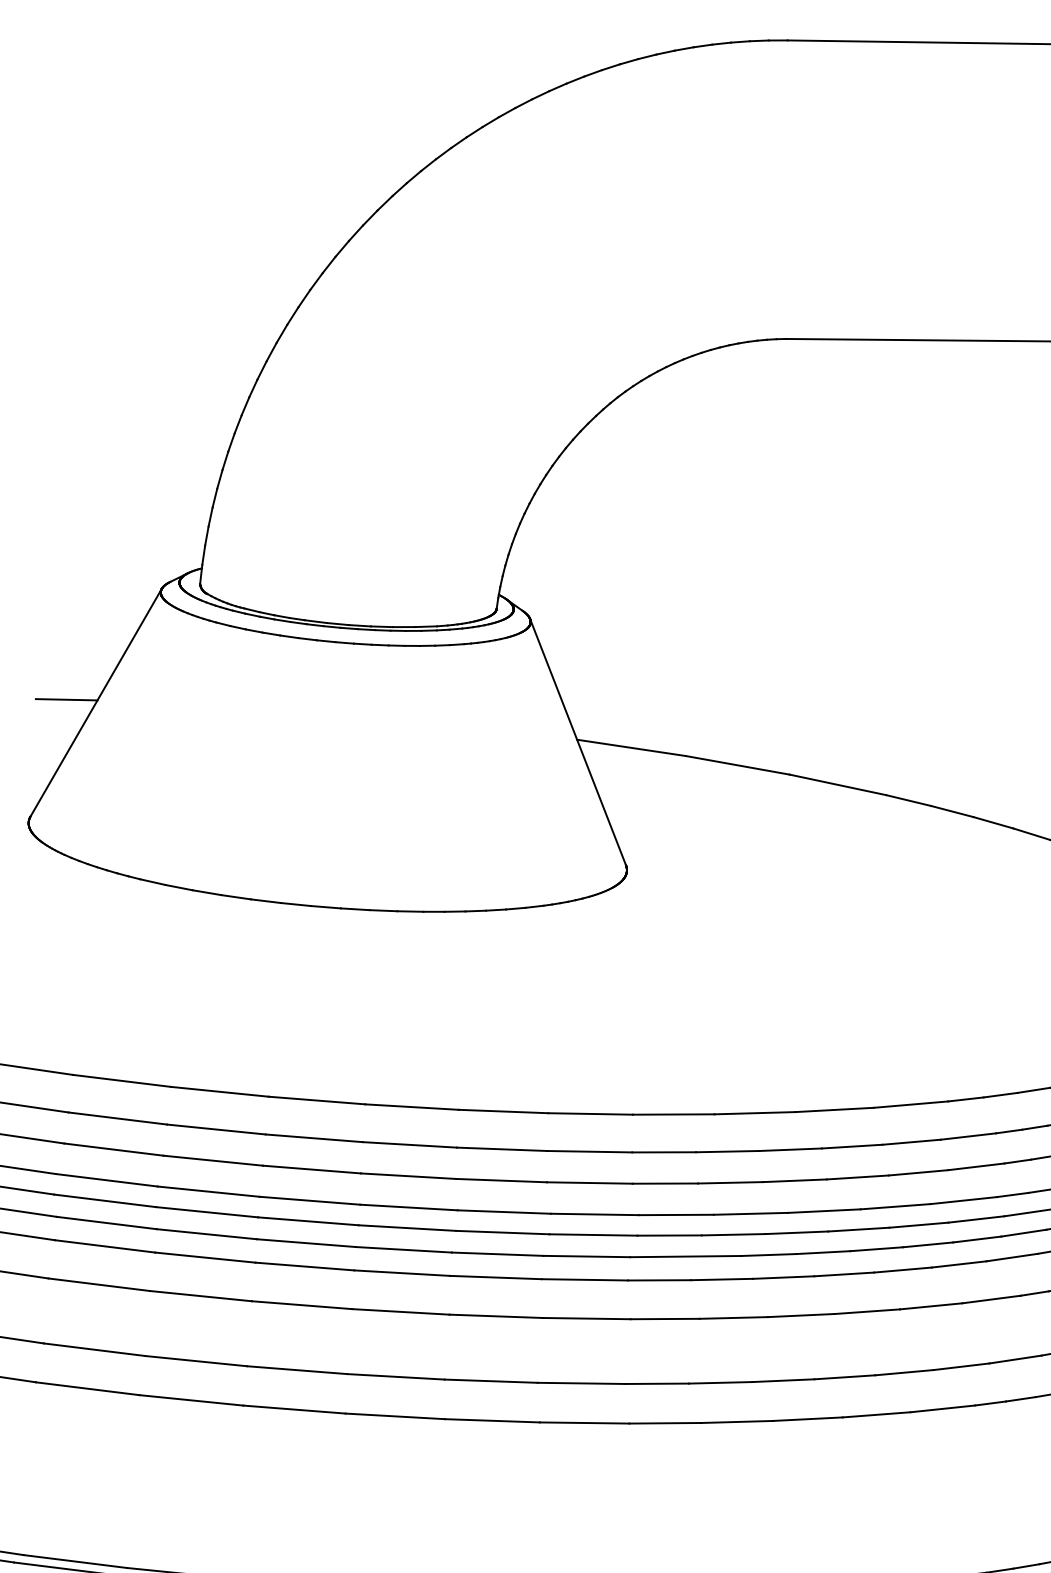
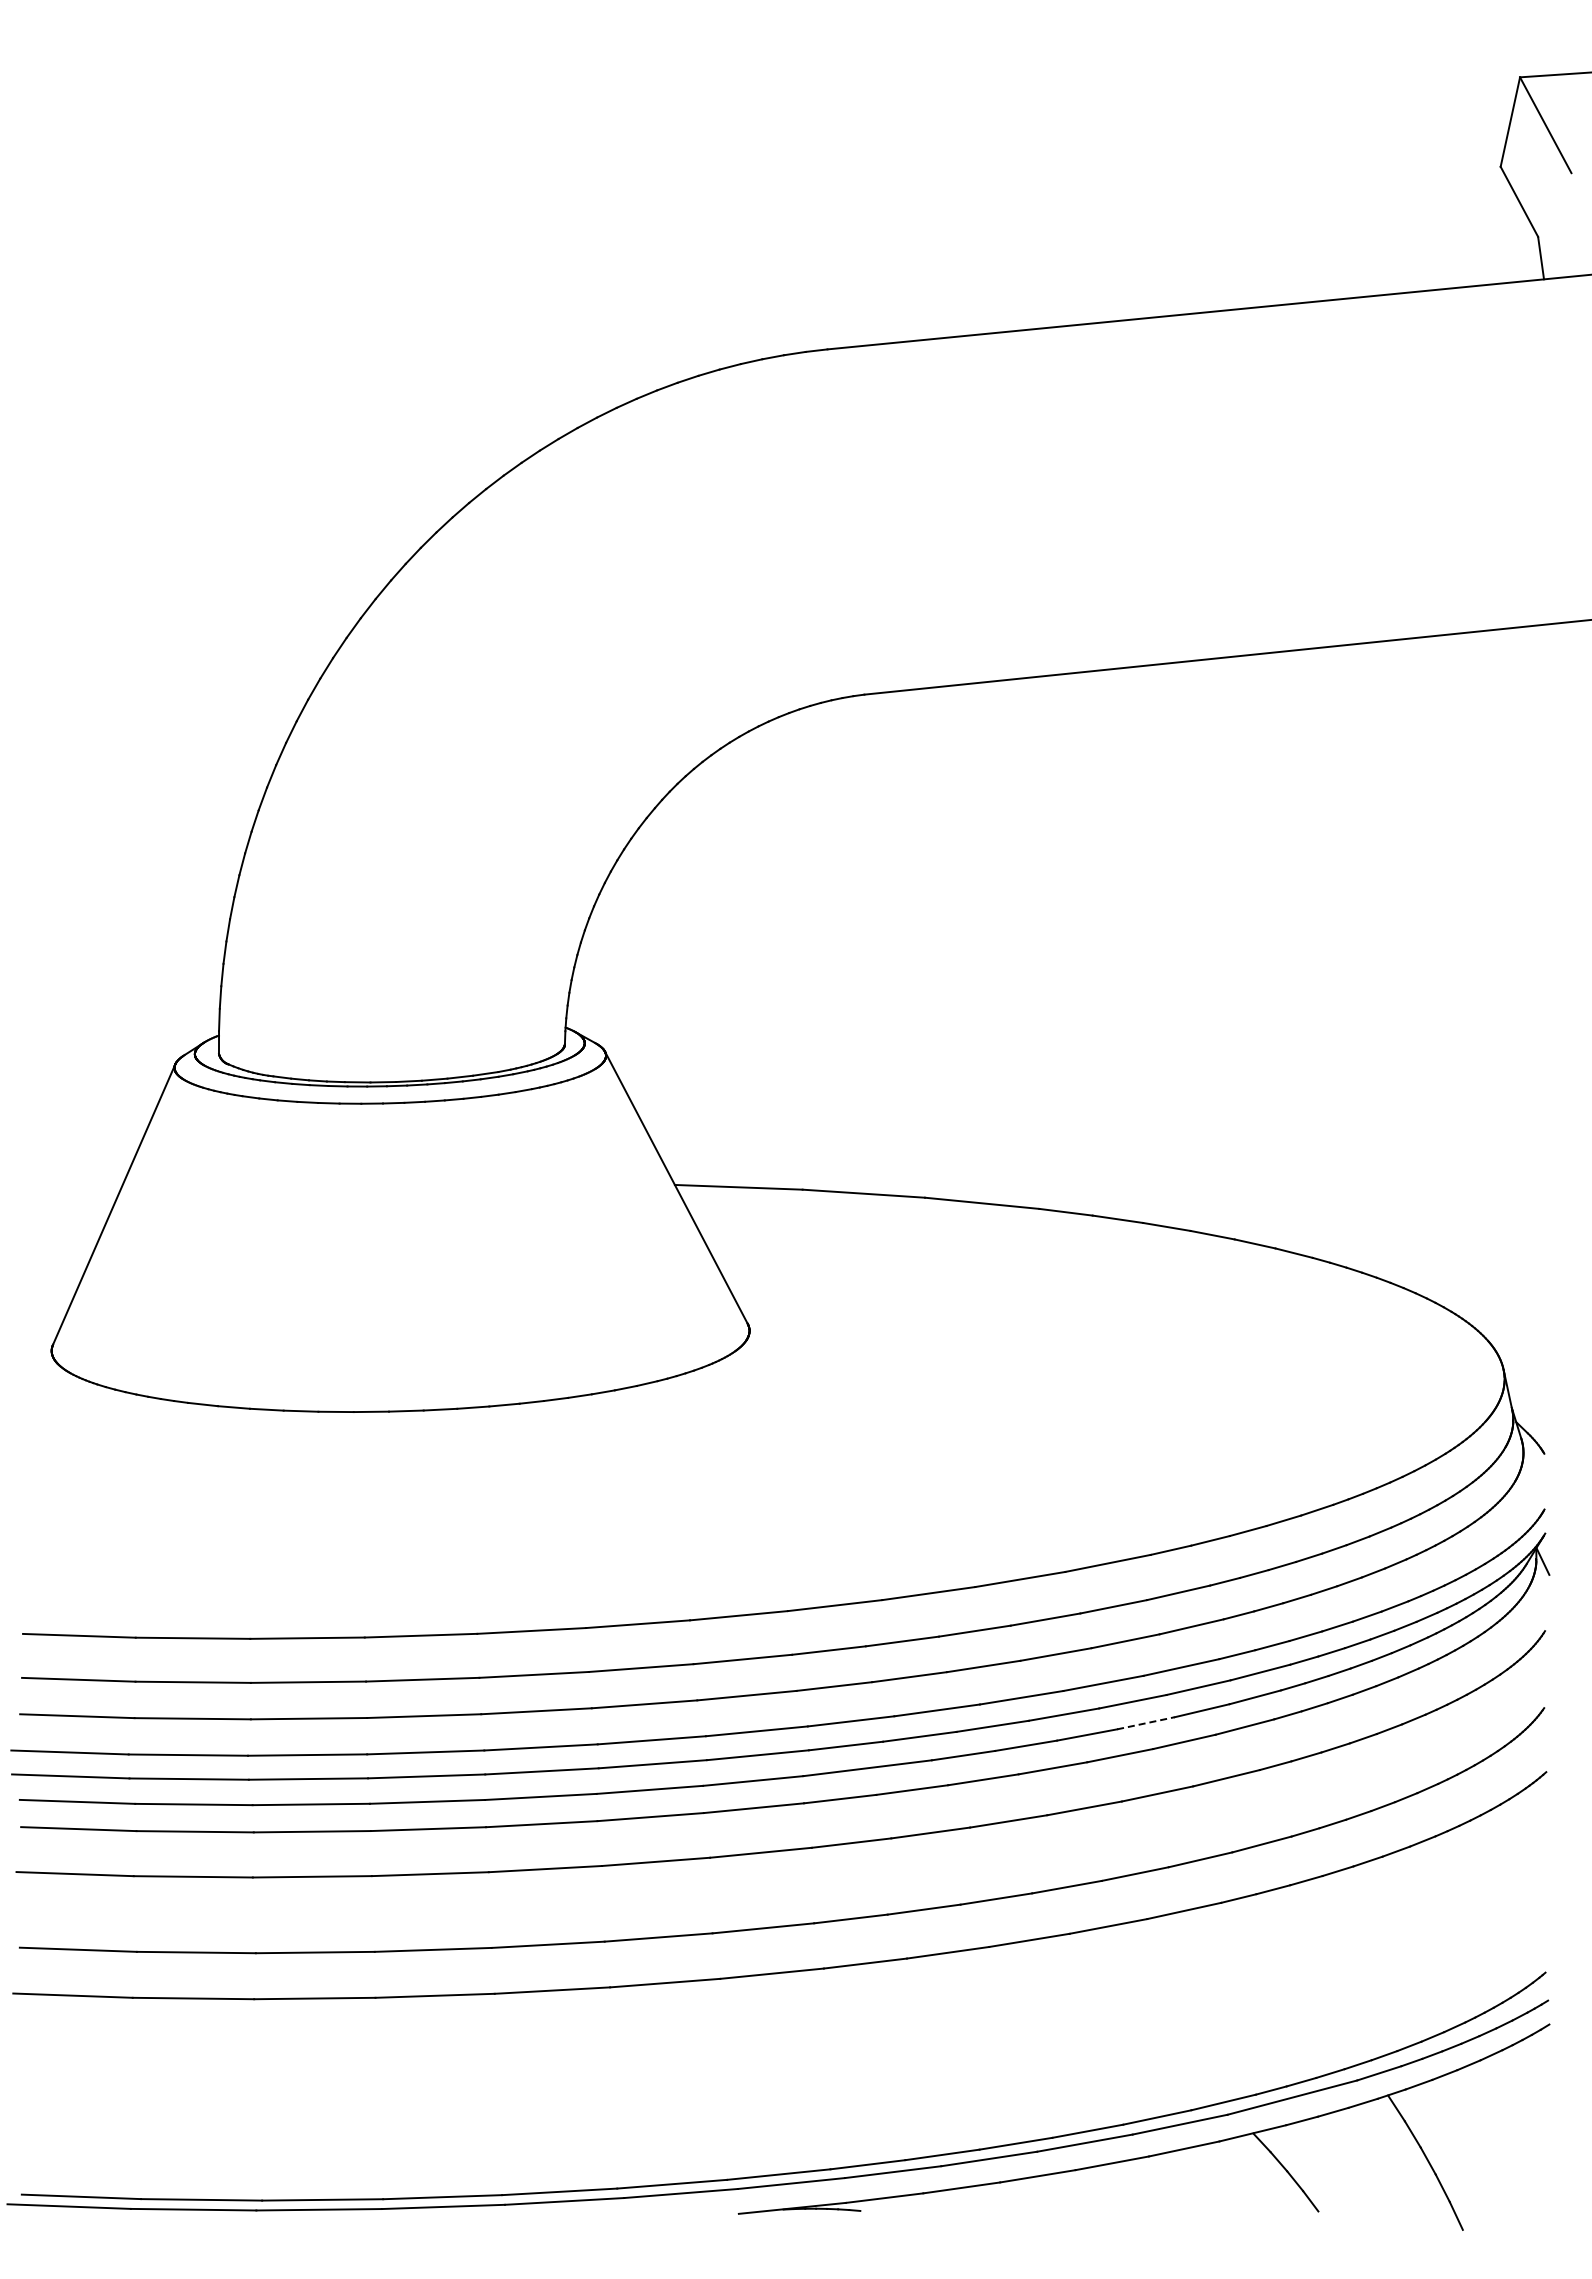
line: (66, 699) -> (79, 1204), removed
line: (928, 1245) -> (1146, 1723), solid -> dashed

